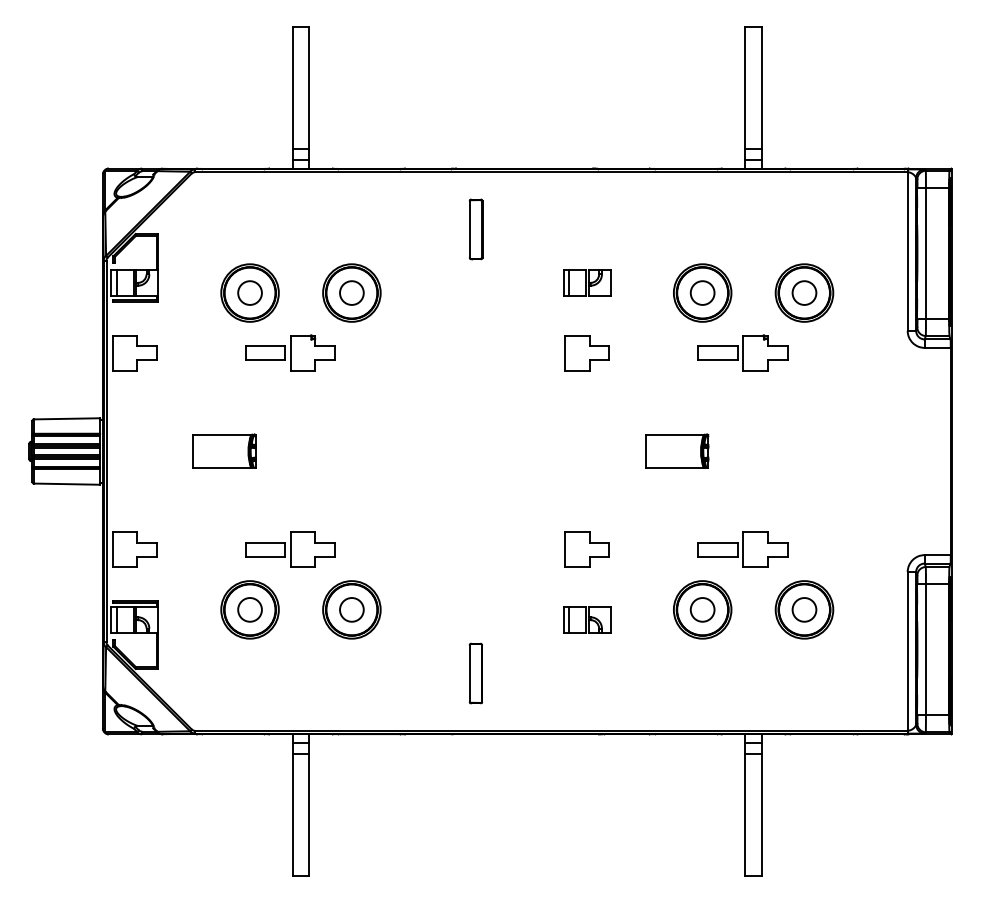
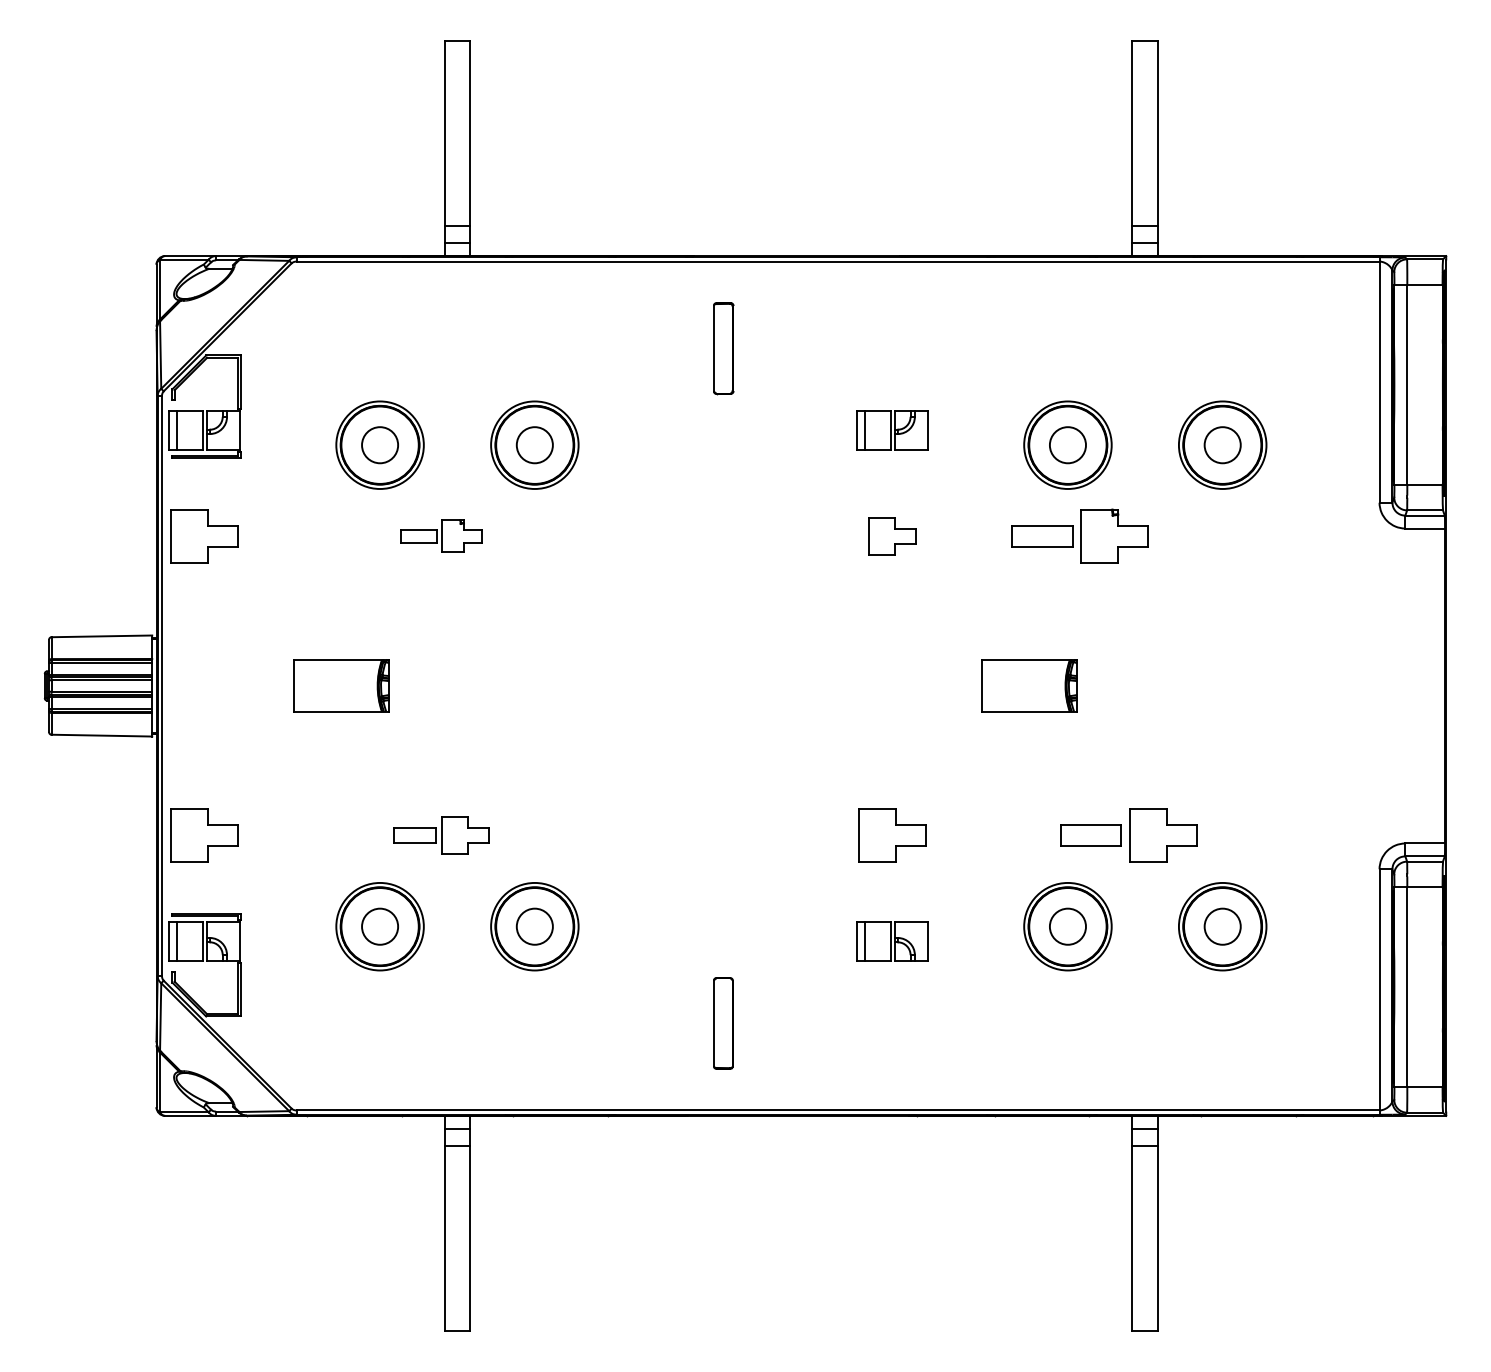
part: (290, 352) -> (441, 535), size x0.6
part: (742, 352) -> (1079, 535), moved
part: (586, 353) -> (891, 537), size x0.7
part: (290, 549) -> (441, 834), size x0.7

